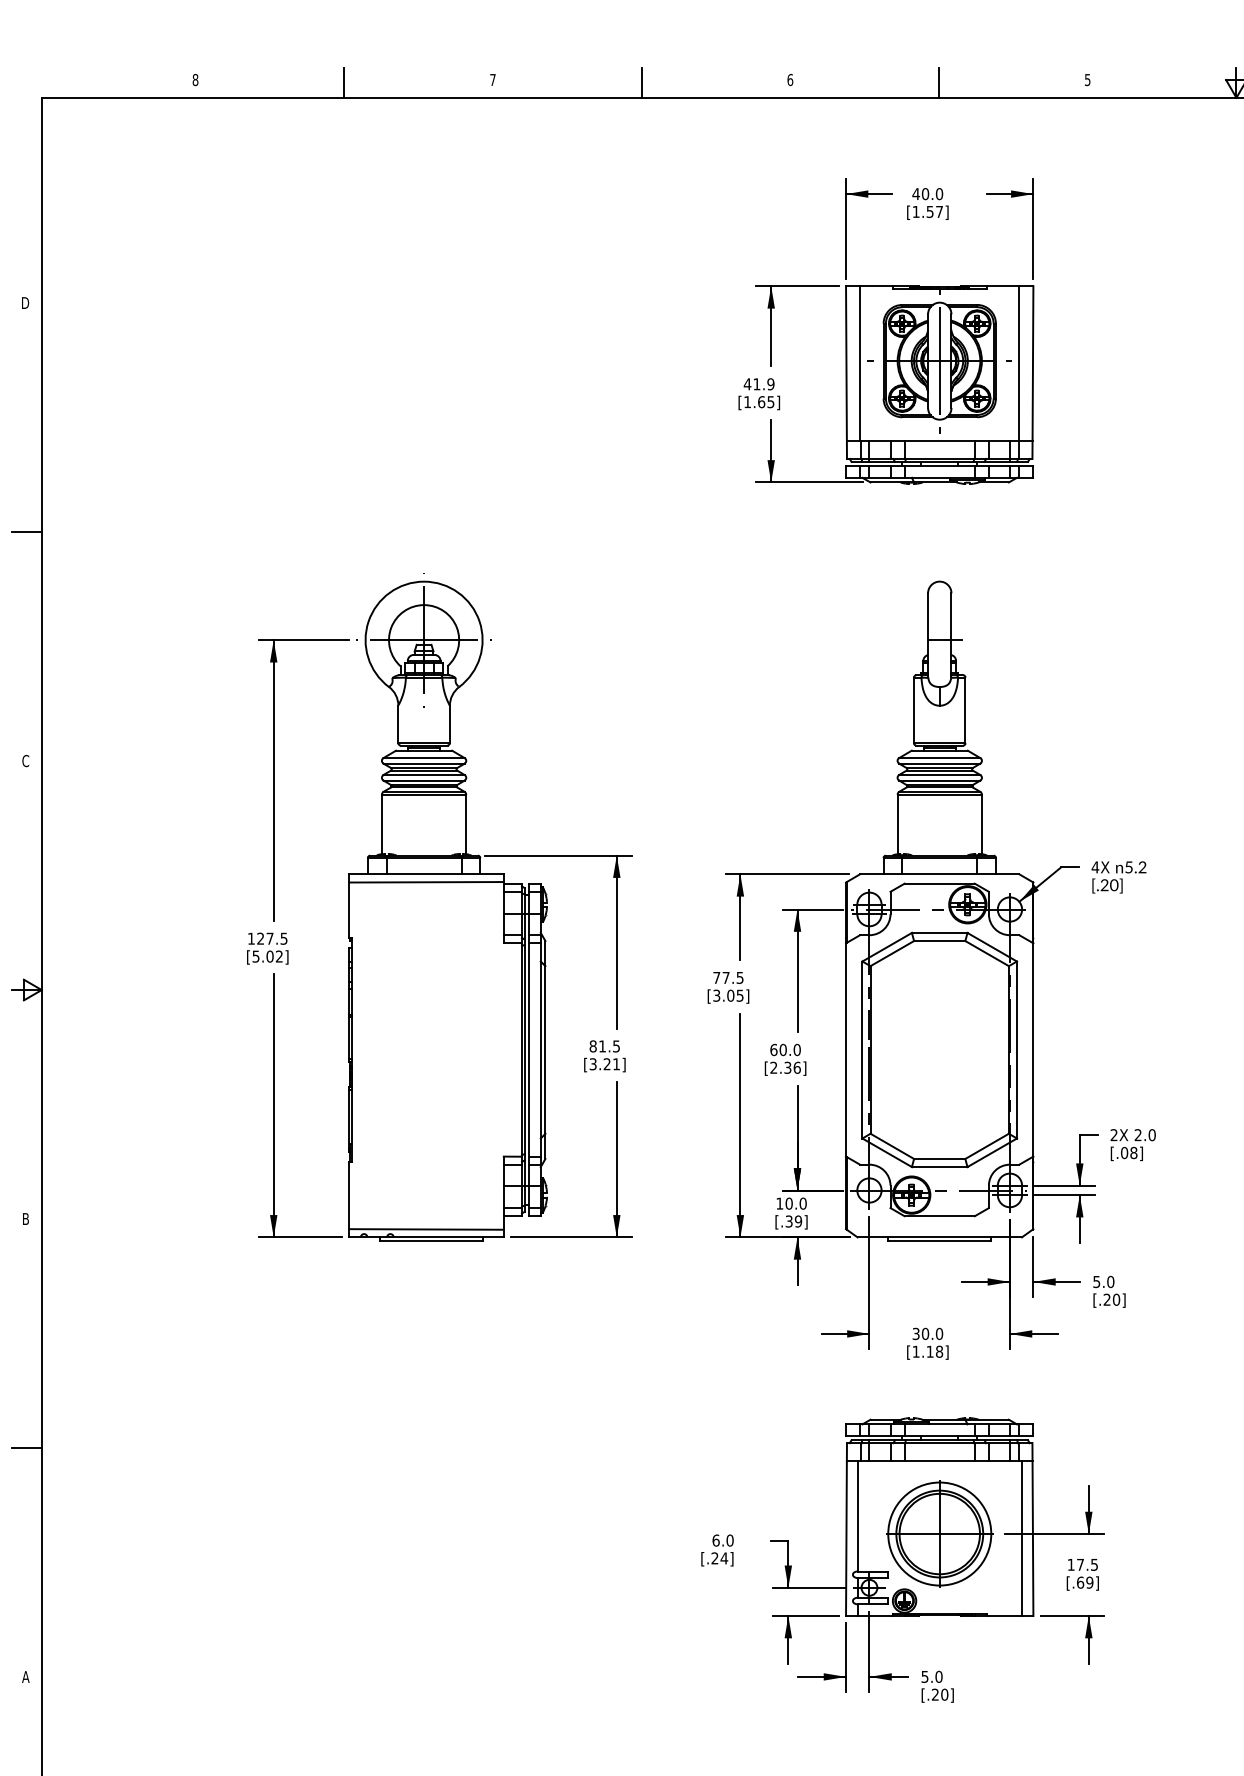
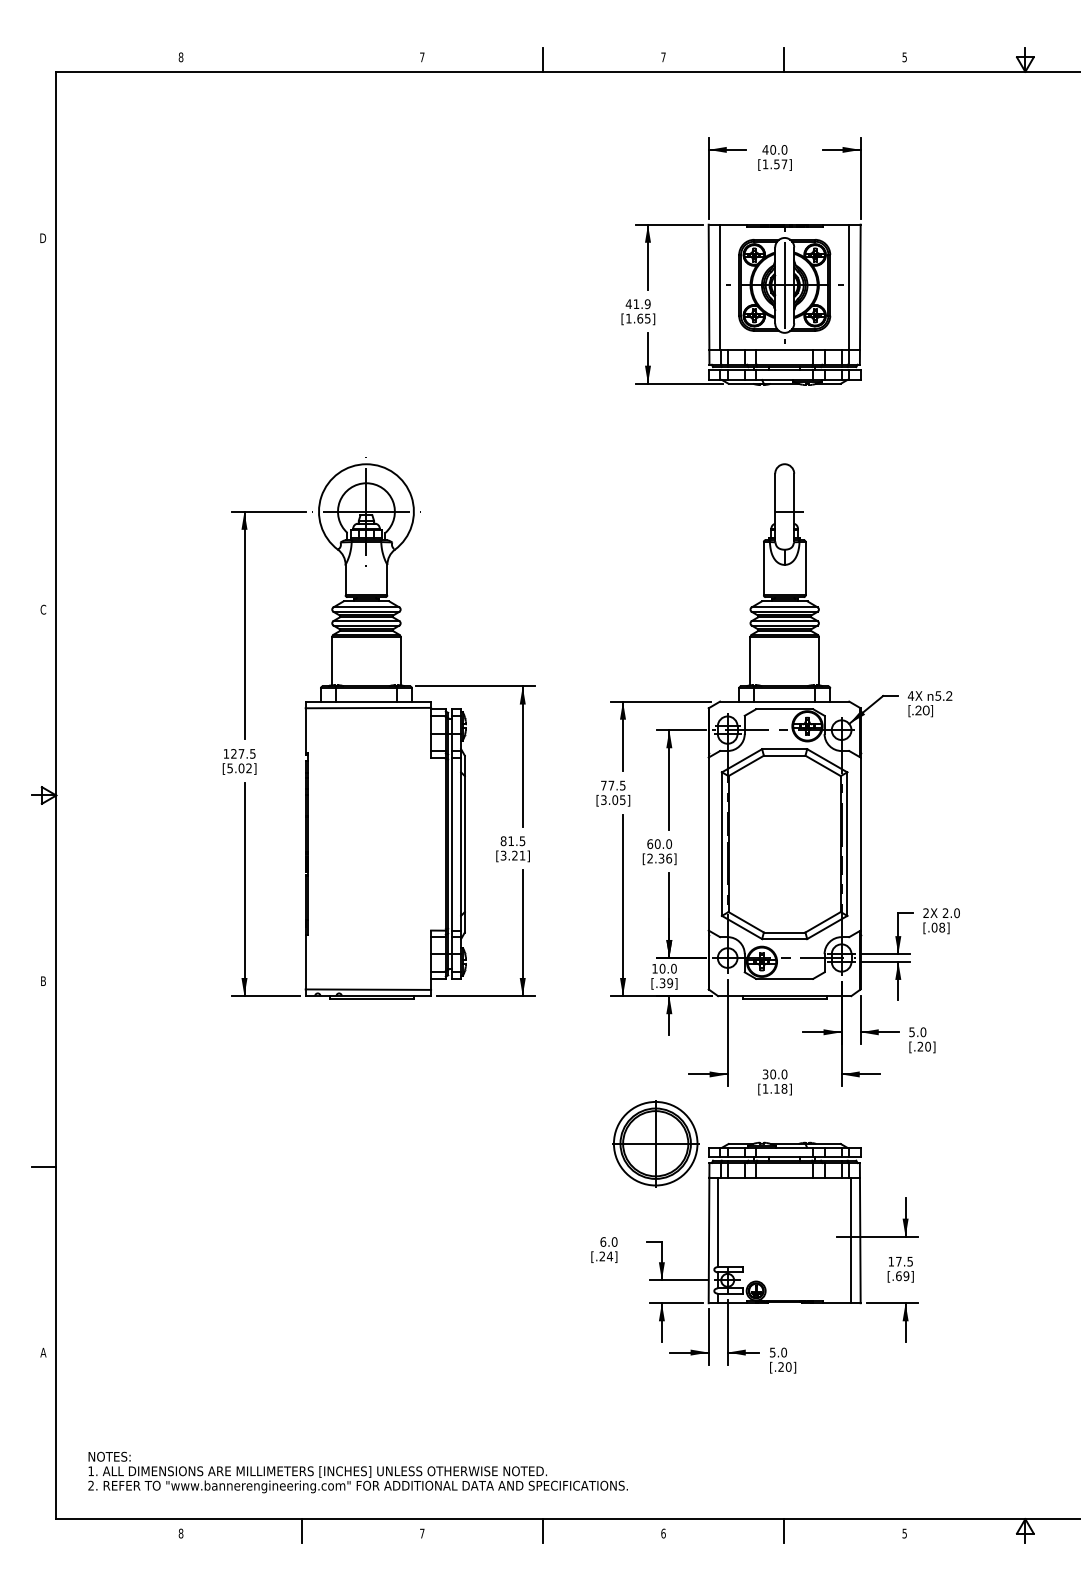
text: (790, 80) -> (663, 57), 6 -> 7
line: (344, 82) -> (301, 59), removed
line: (27, 532) -> (44, 424), removed
part: (939, 1533) -> (655, 1143), moved

